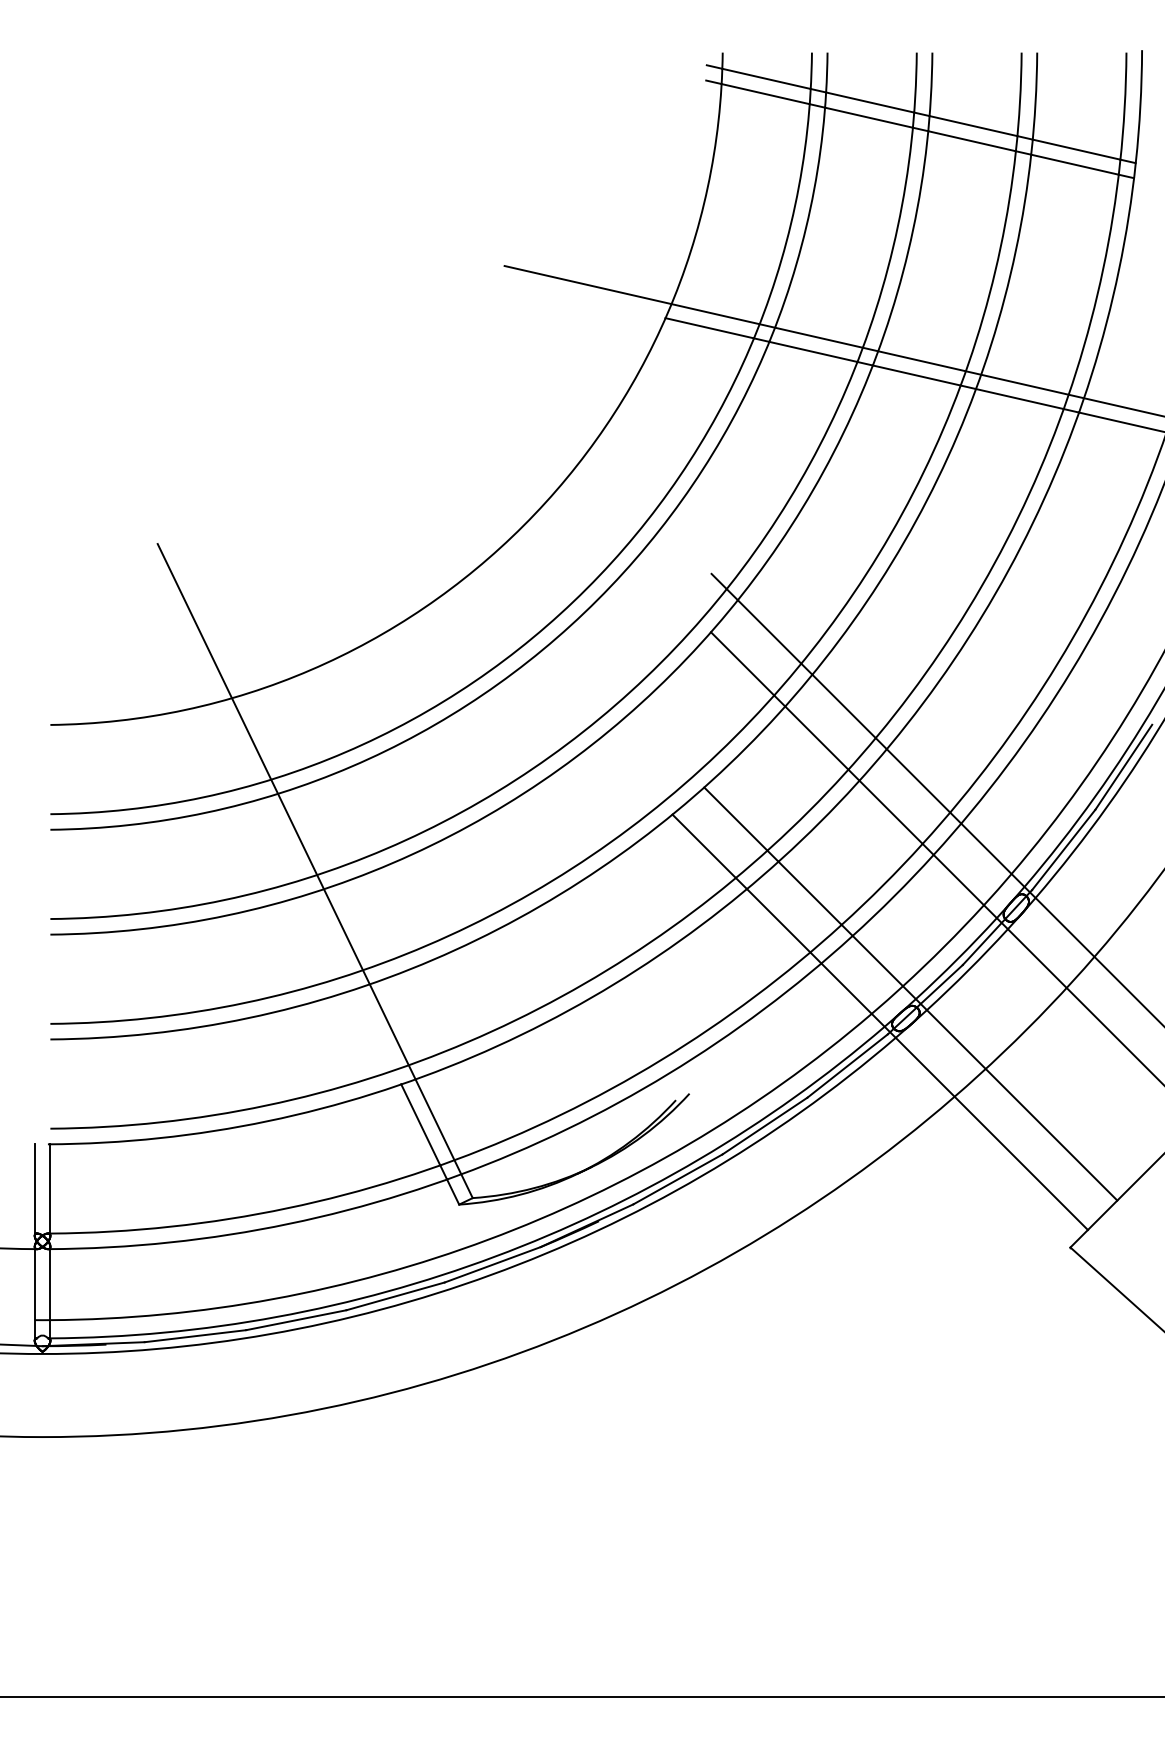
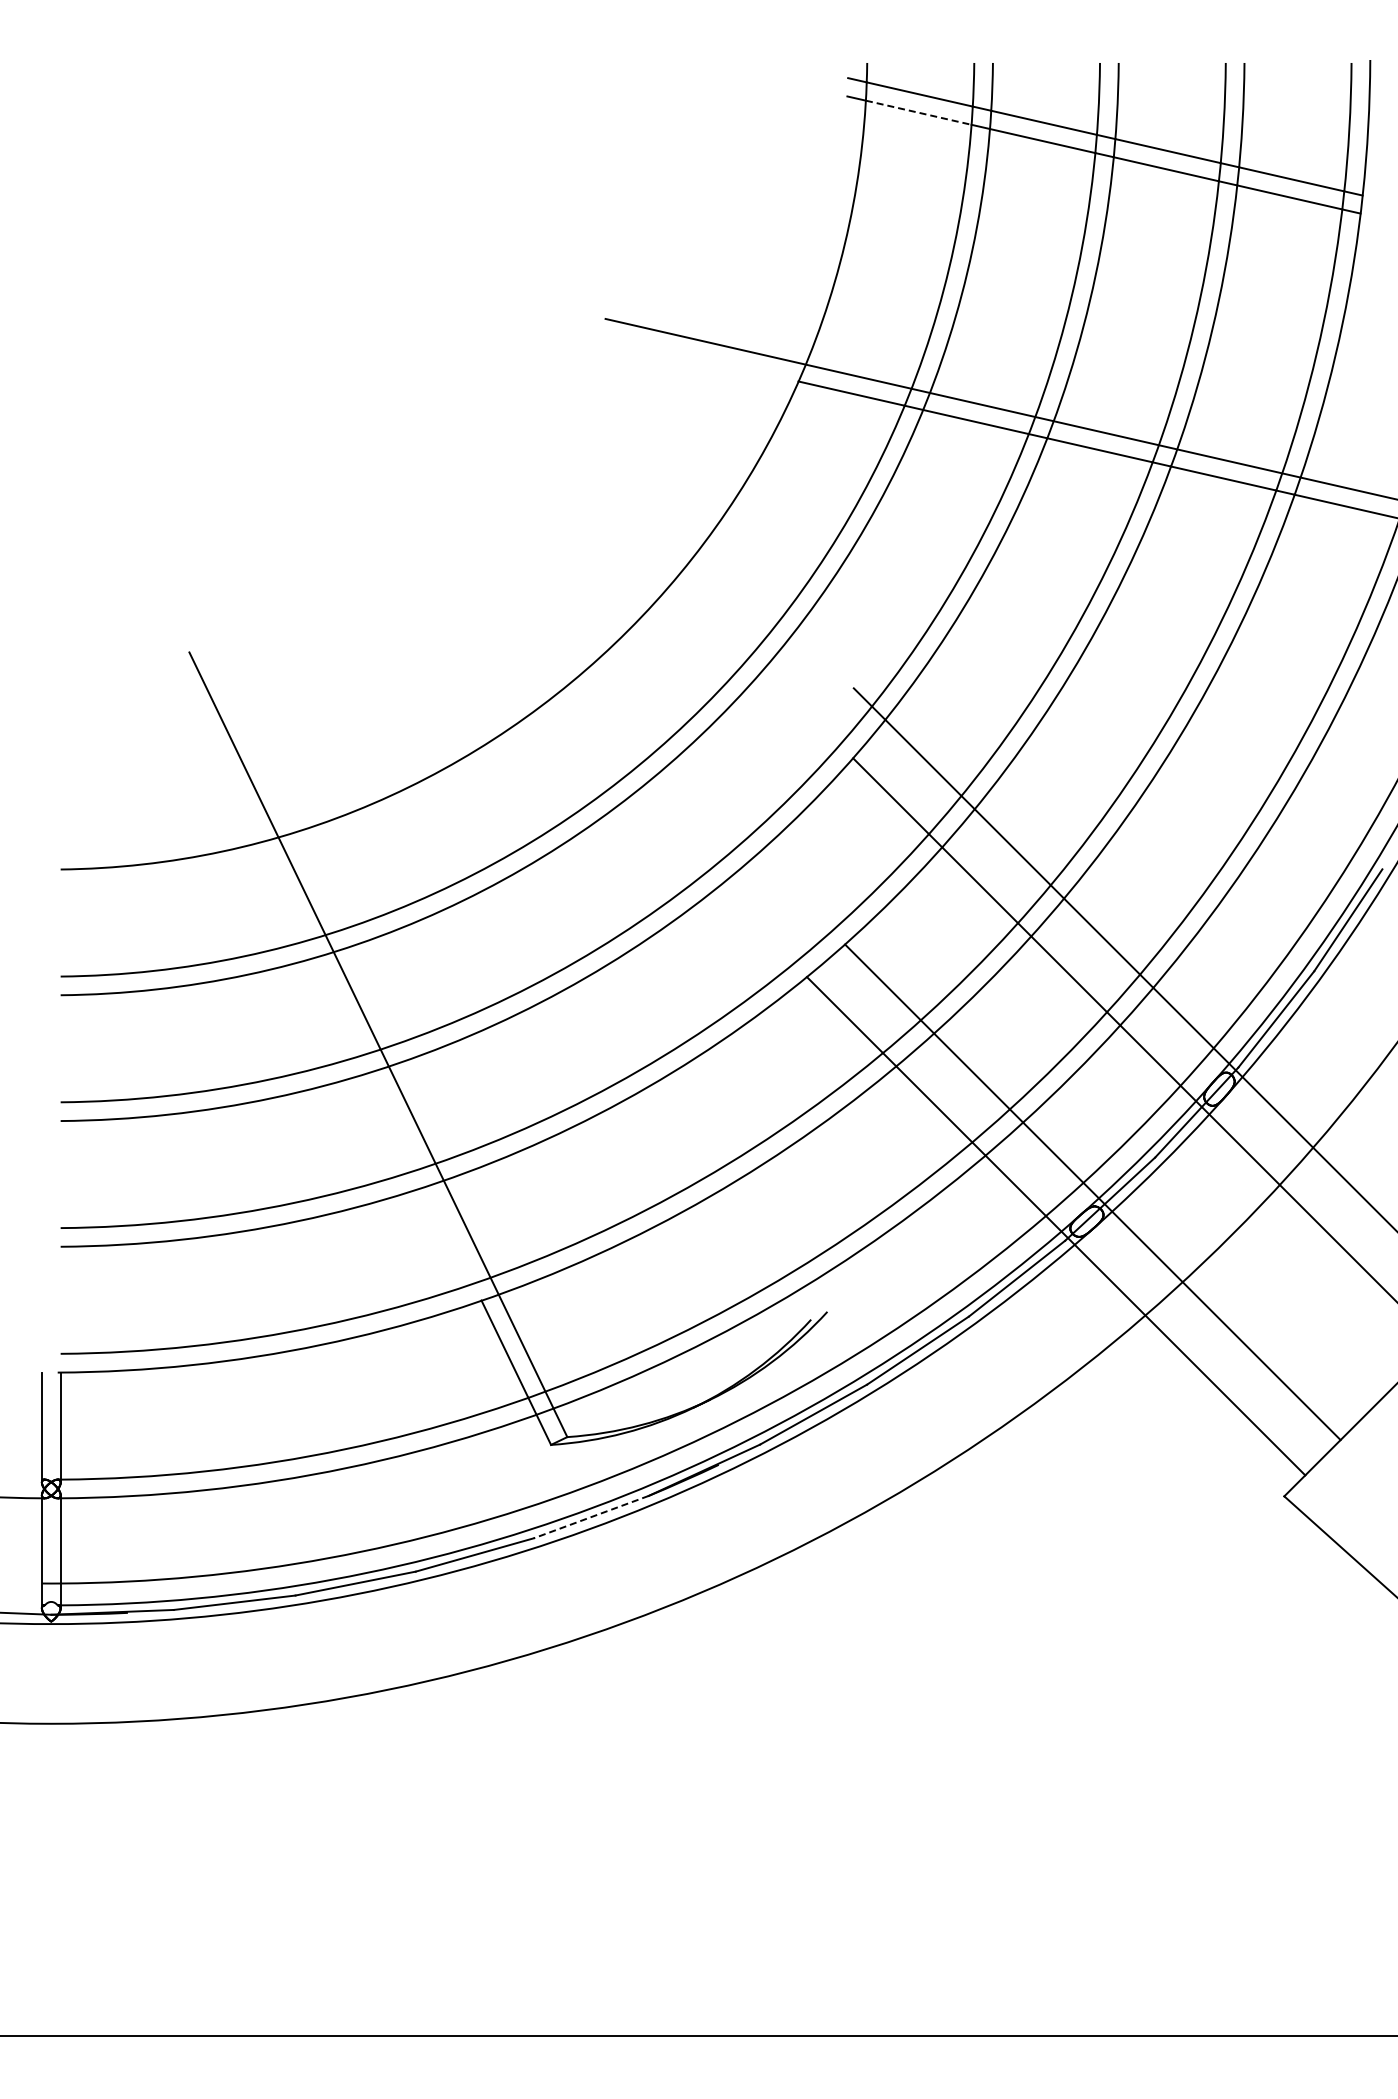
line: (766, 93) -> (919, 112), solid -> dashed
line: (492, 1265) -> (590, 1517), solid -> dashed

